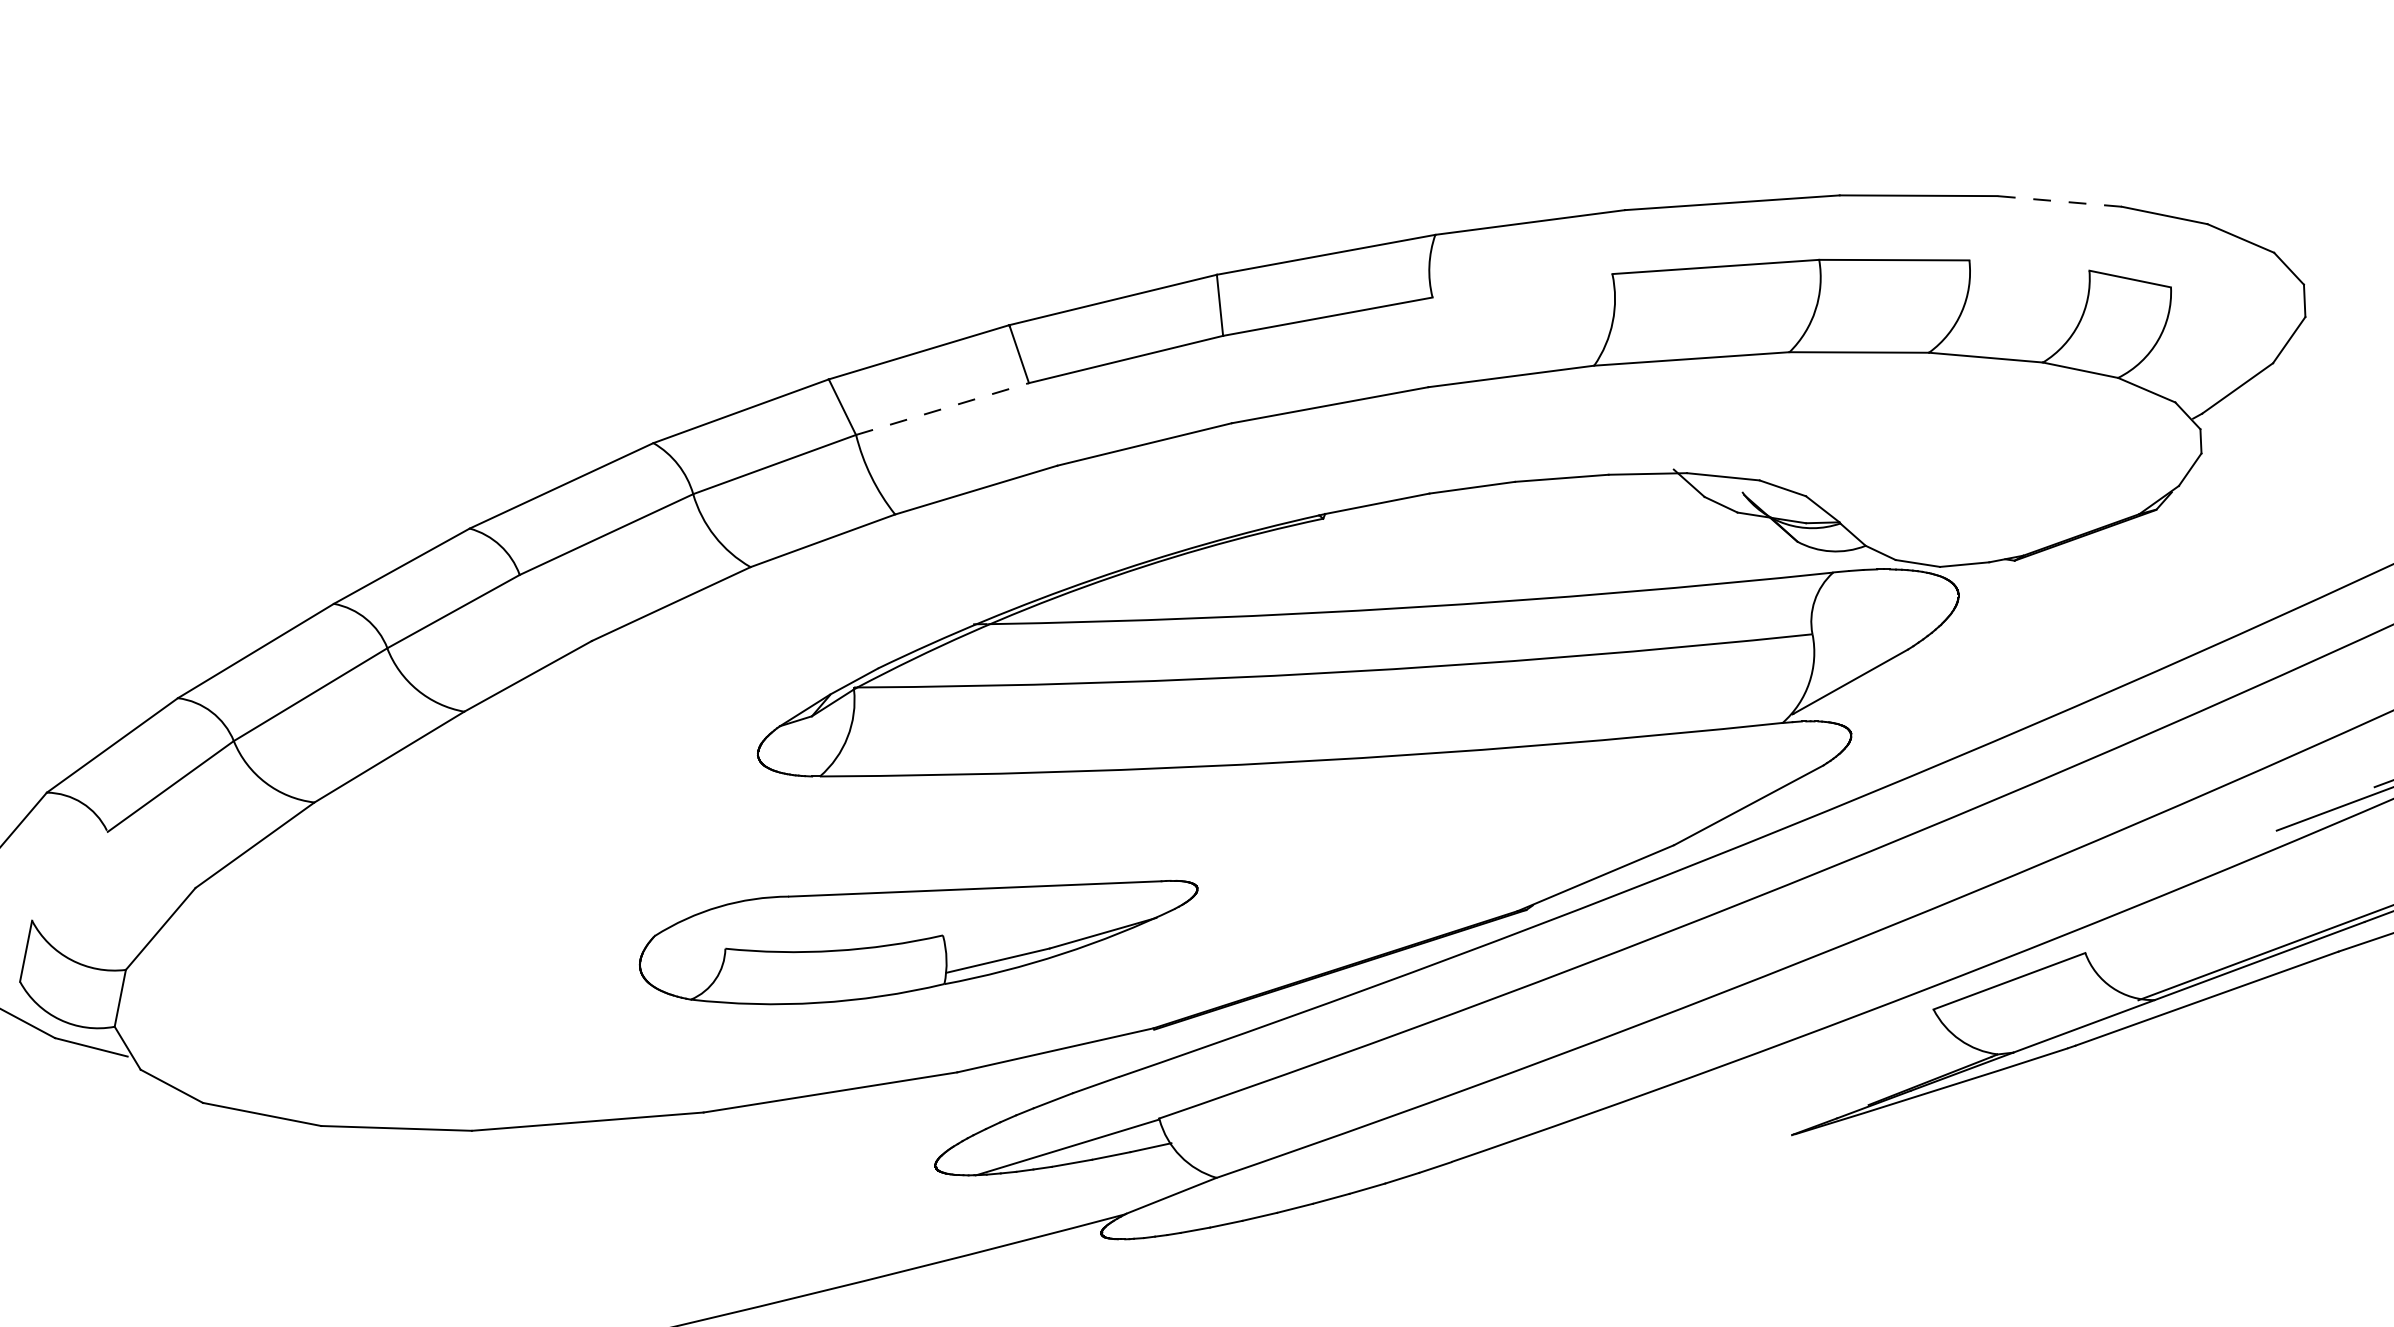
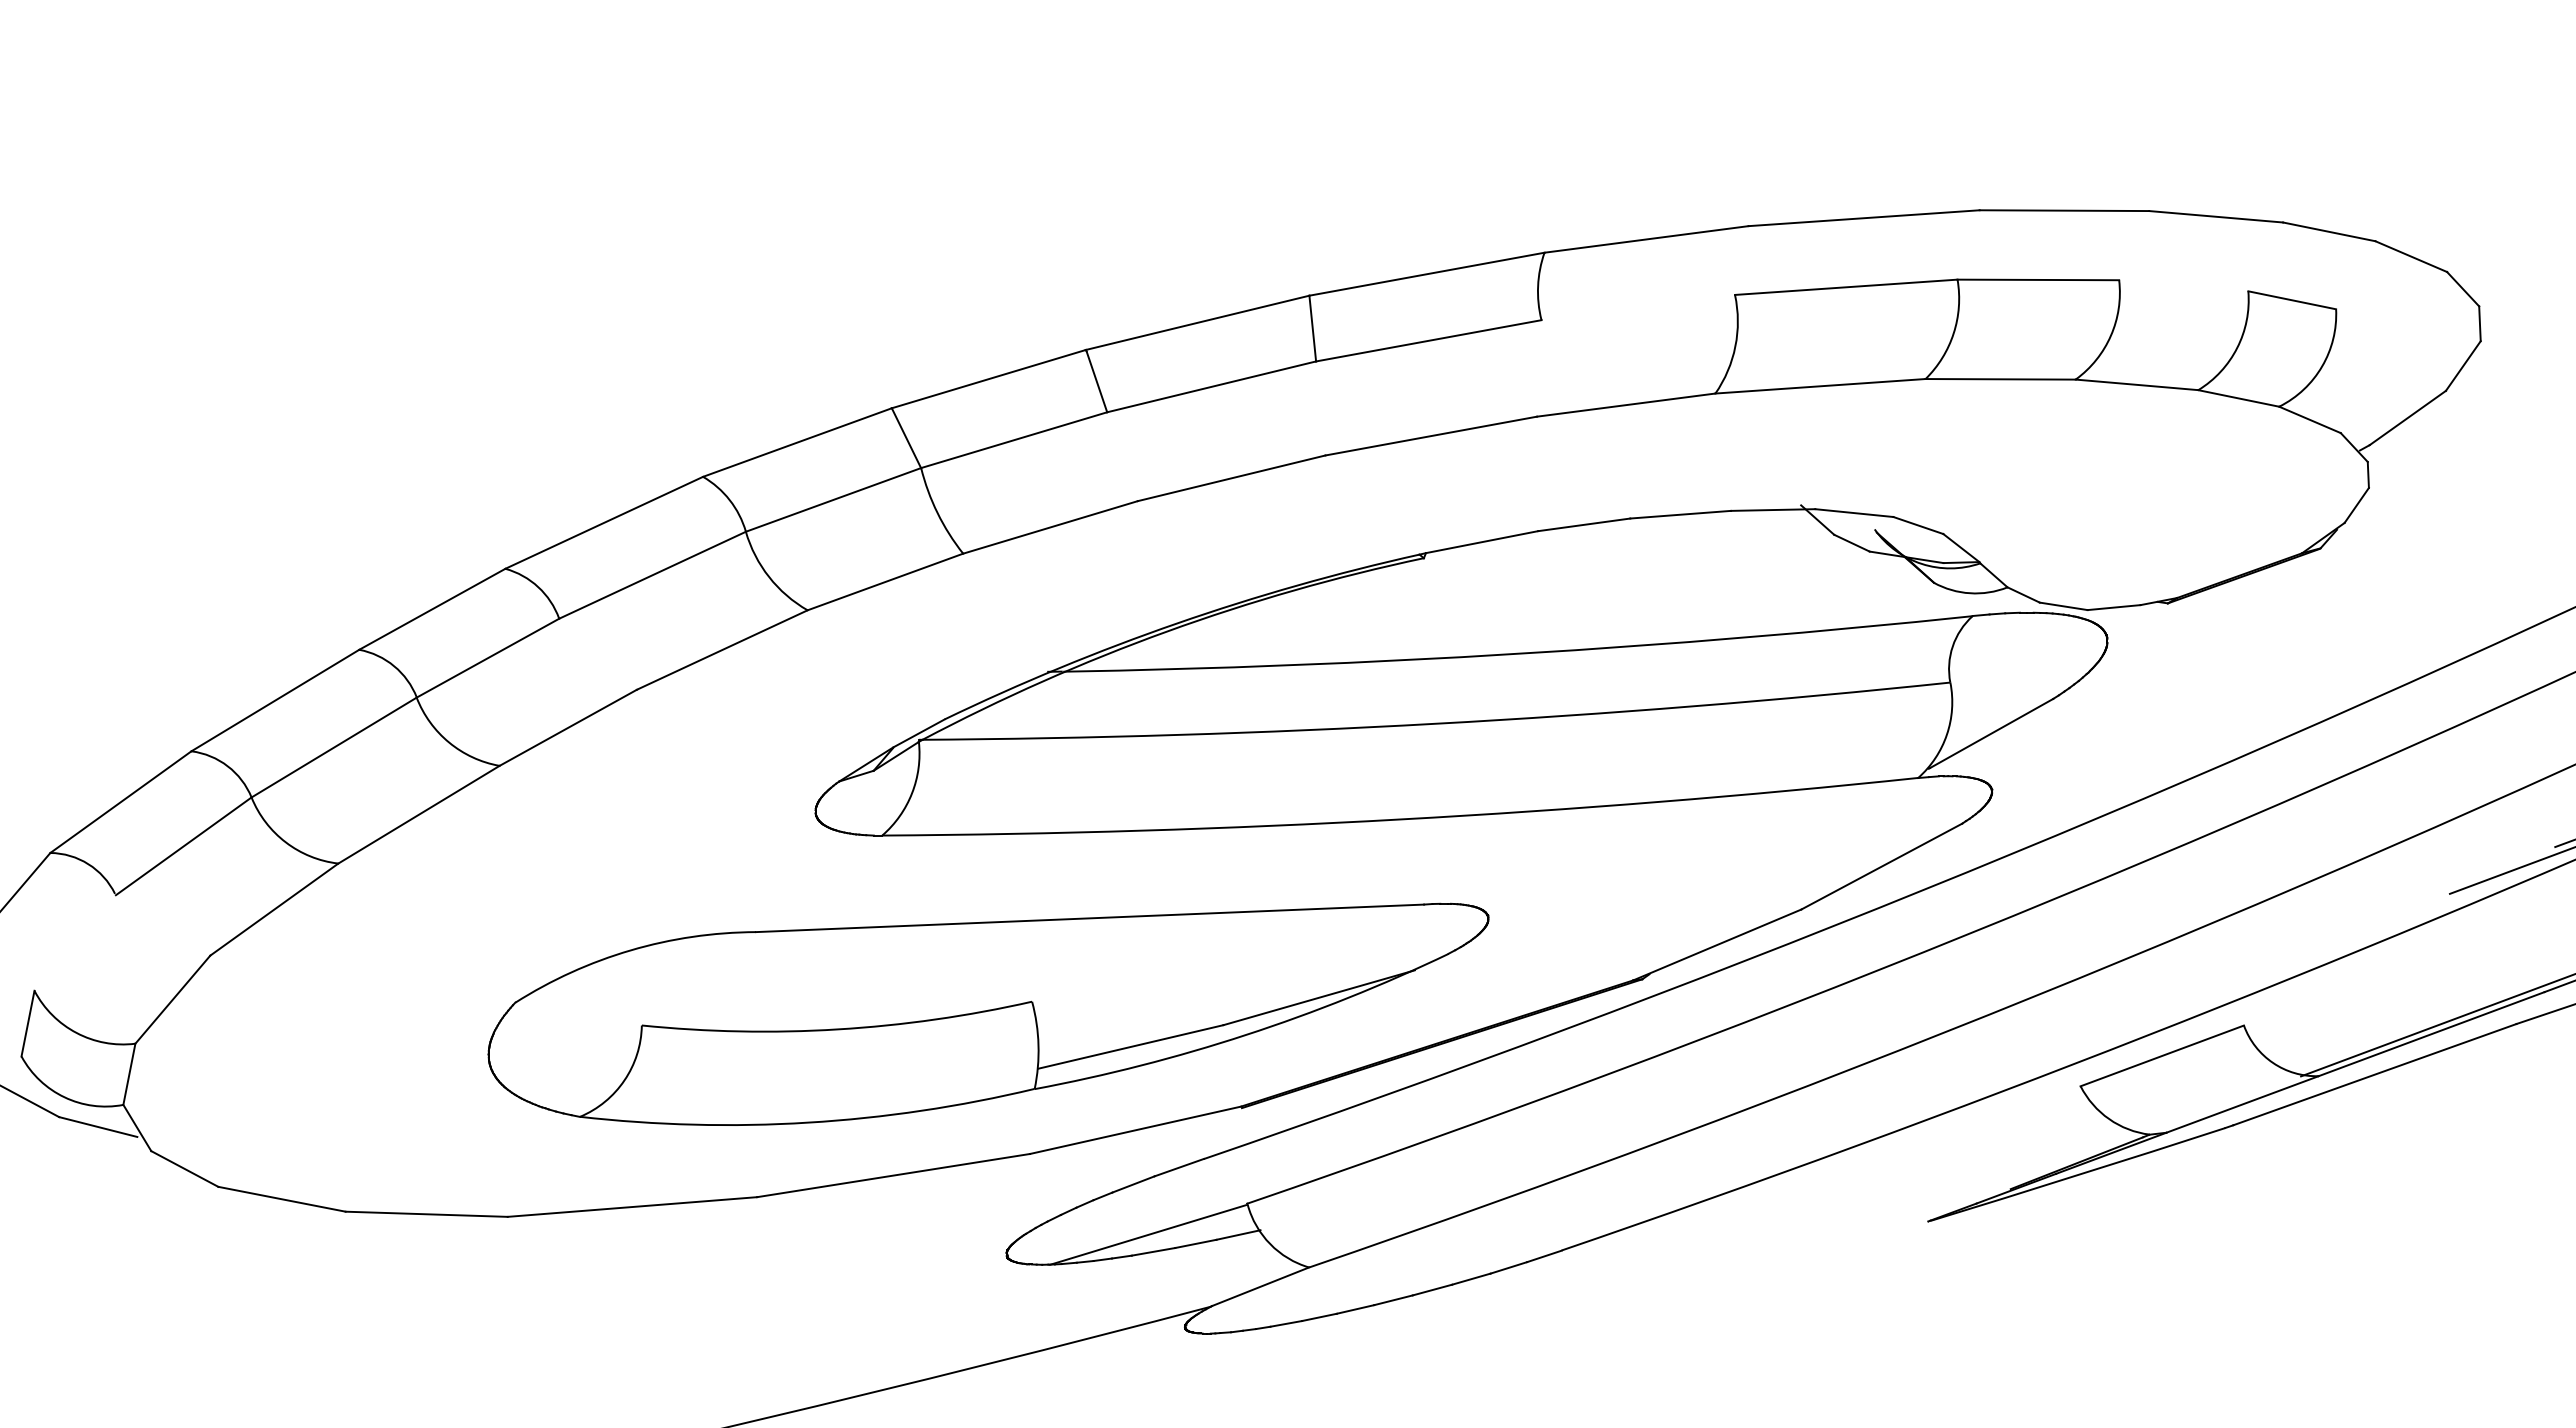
line: (2058, 201) -> (2215, 216), dashed -> solid
line: (942, 409) -> (1014, 440), dashed -> solid
part: (918, 941) -> (988, 1013), size x1.67

